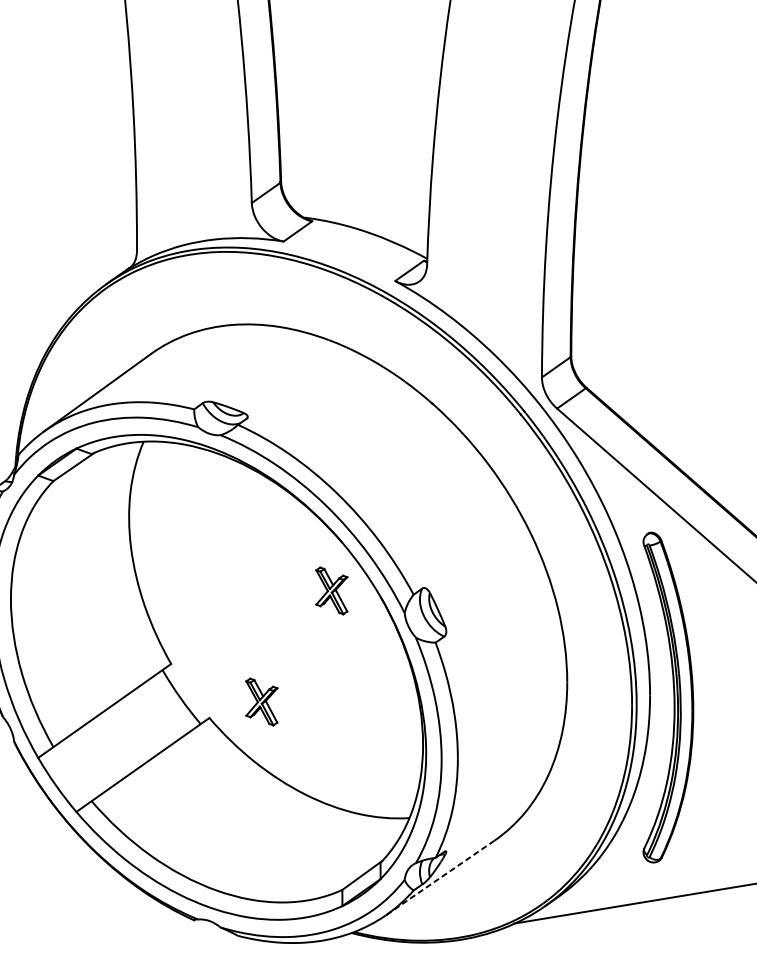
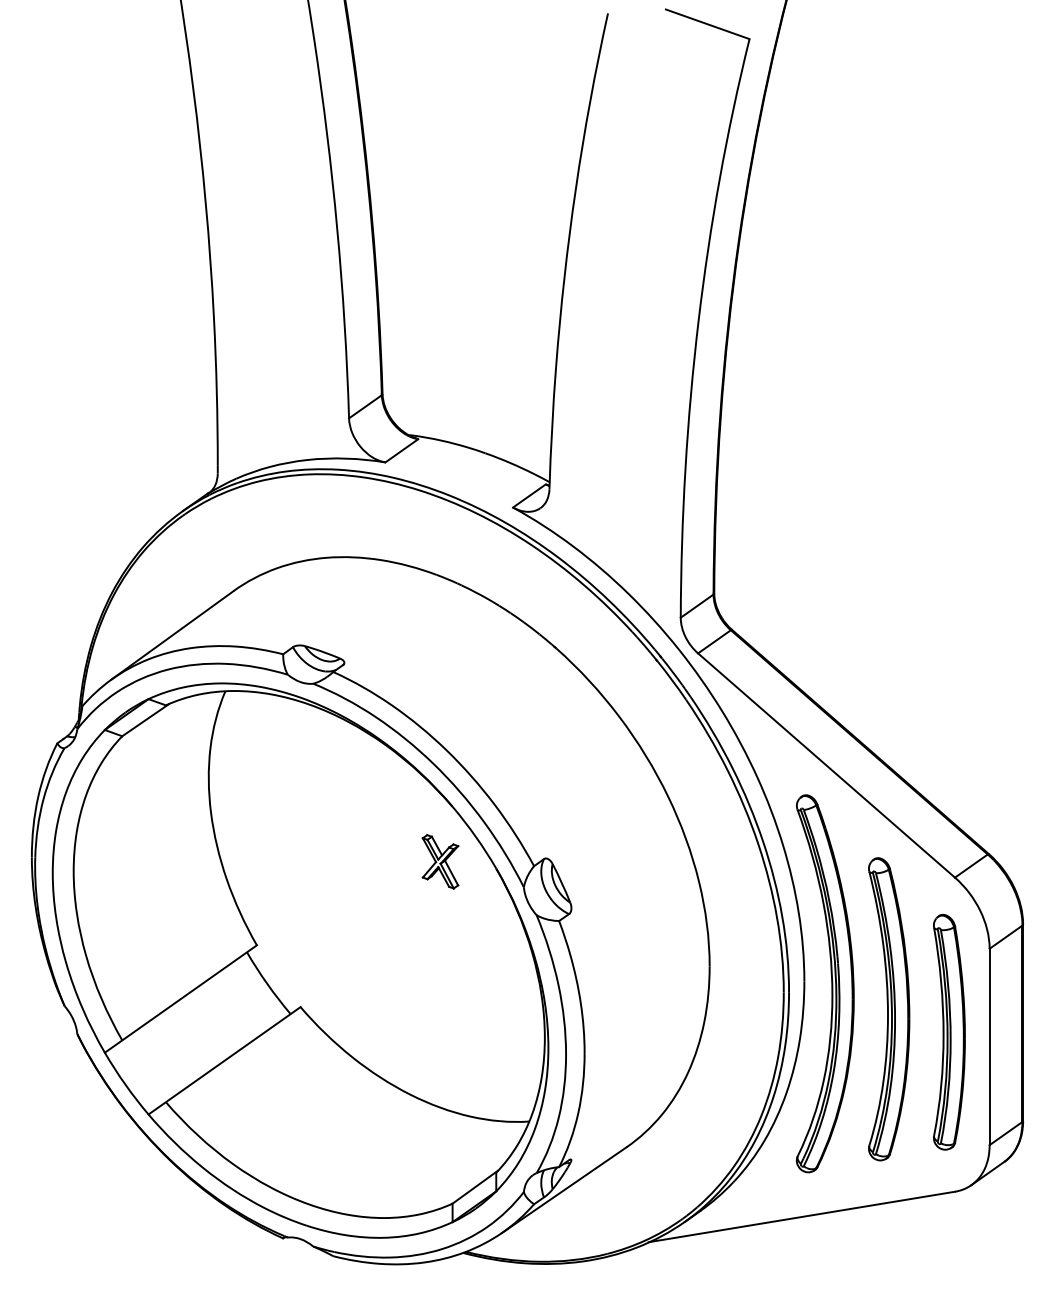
part: (261, 701) -> (360, 988), removed
part: (724, 720) -> (889, 1009), added
line: (440, 878) -> (564, 1190), dashed -> solid

